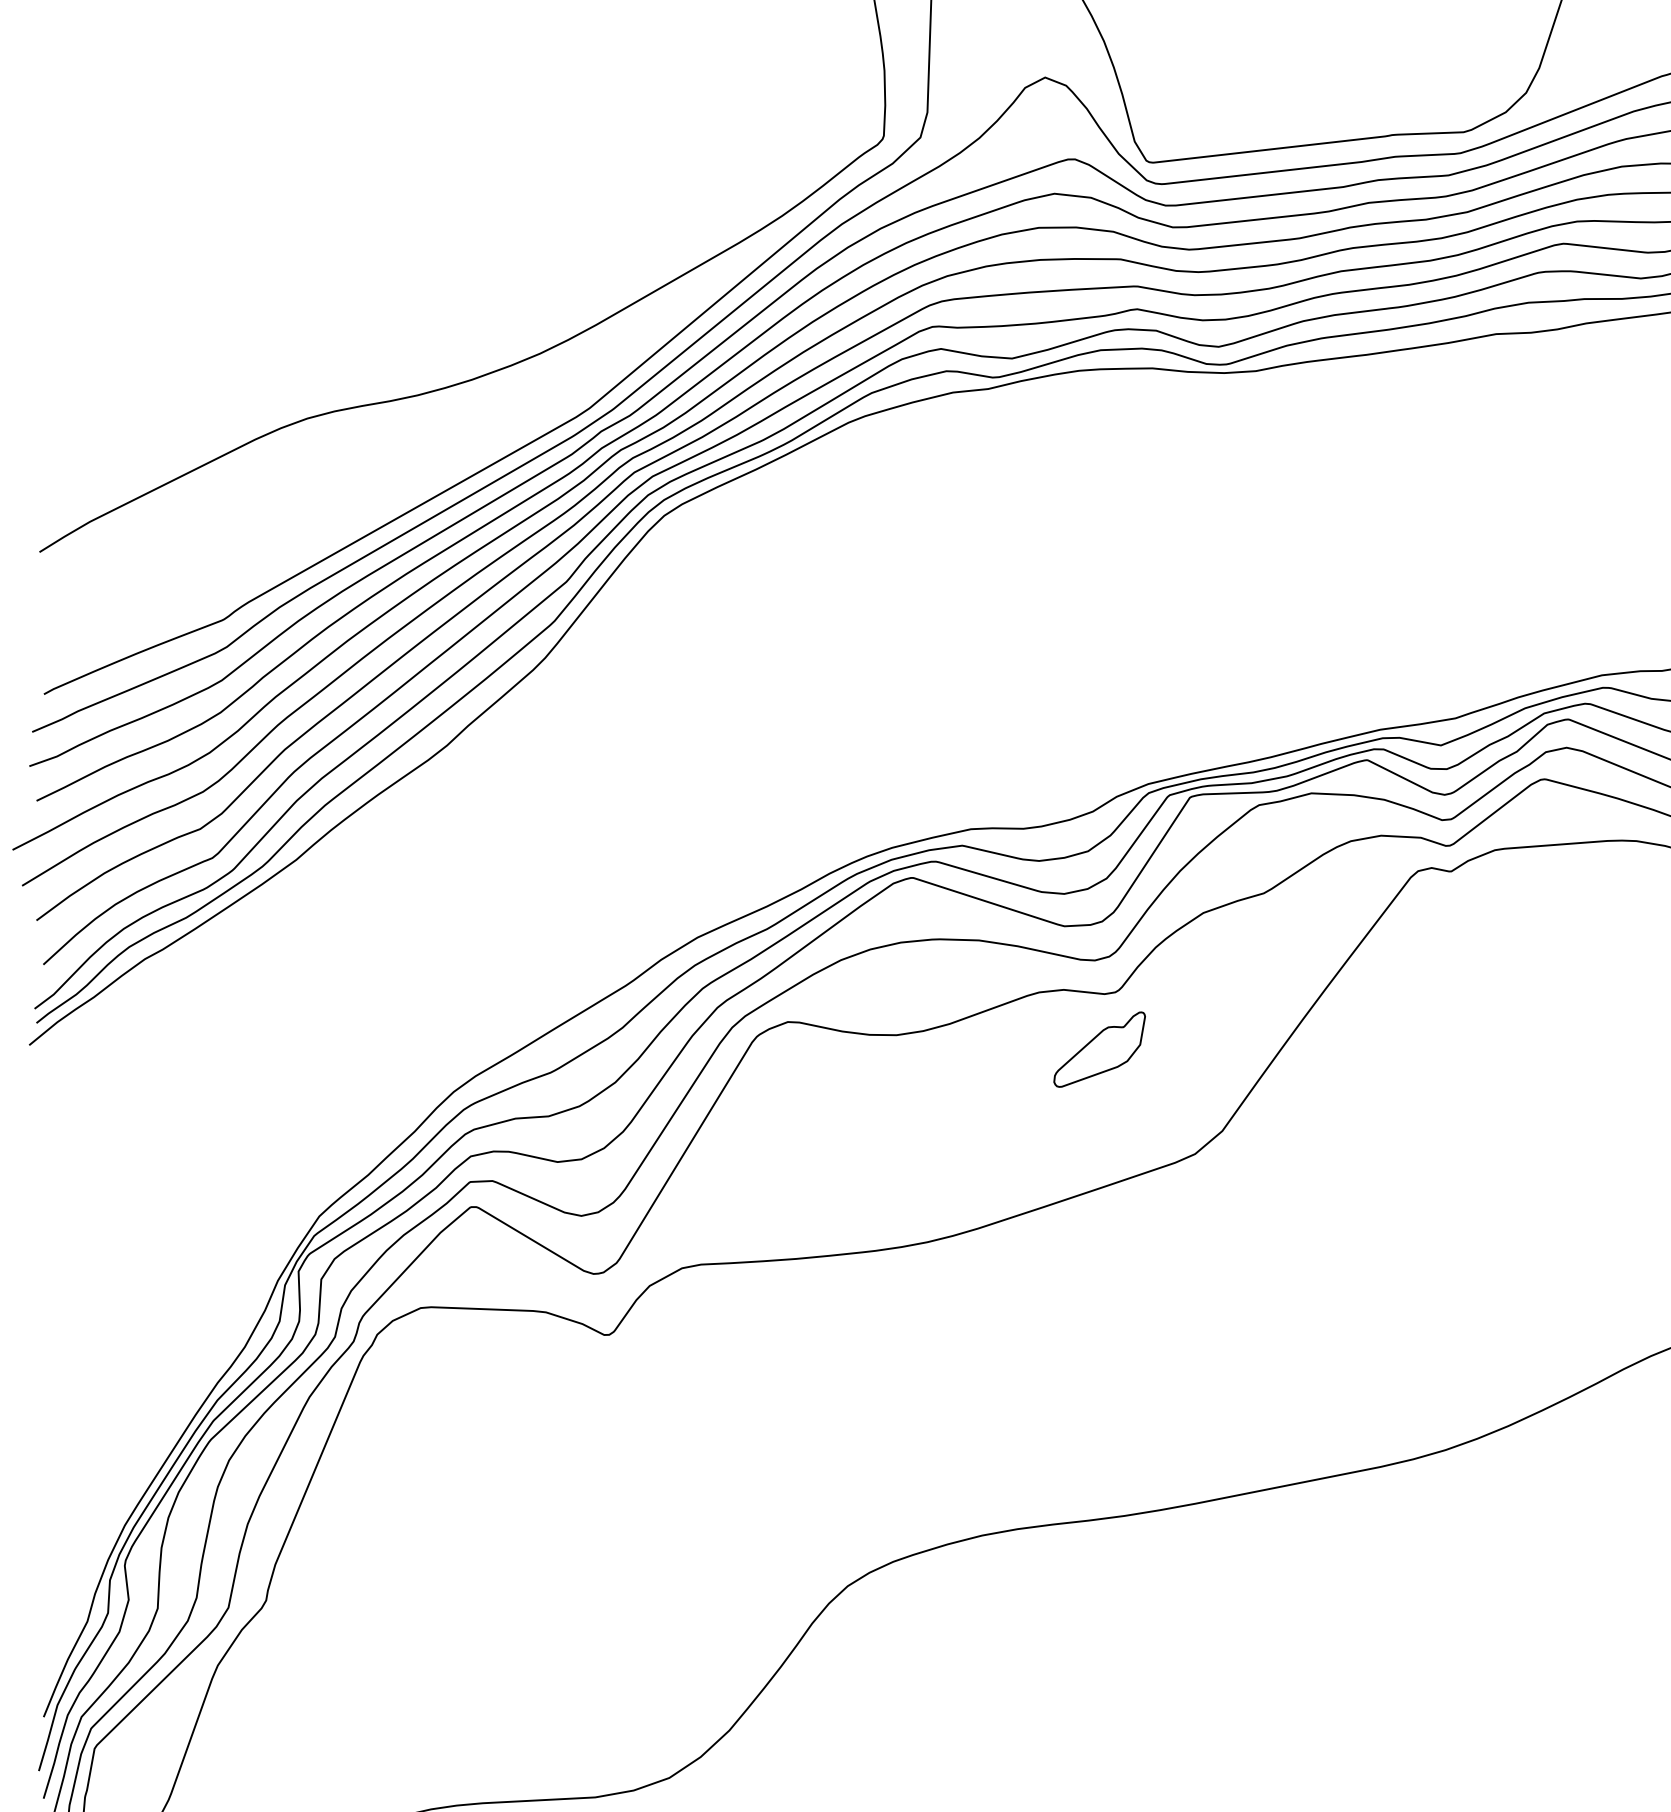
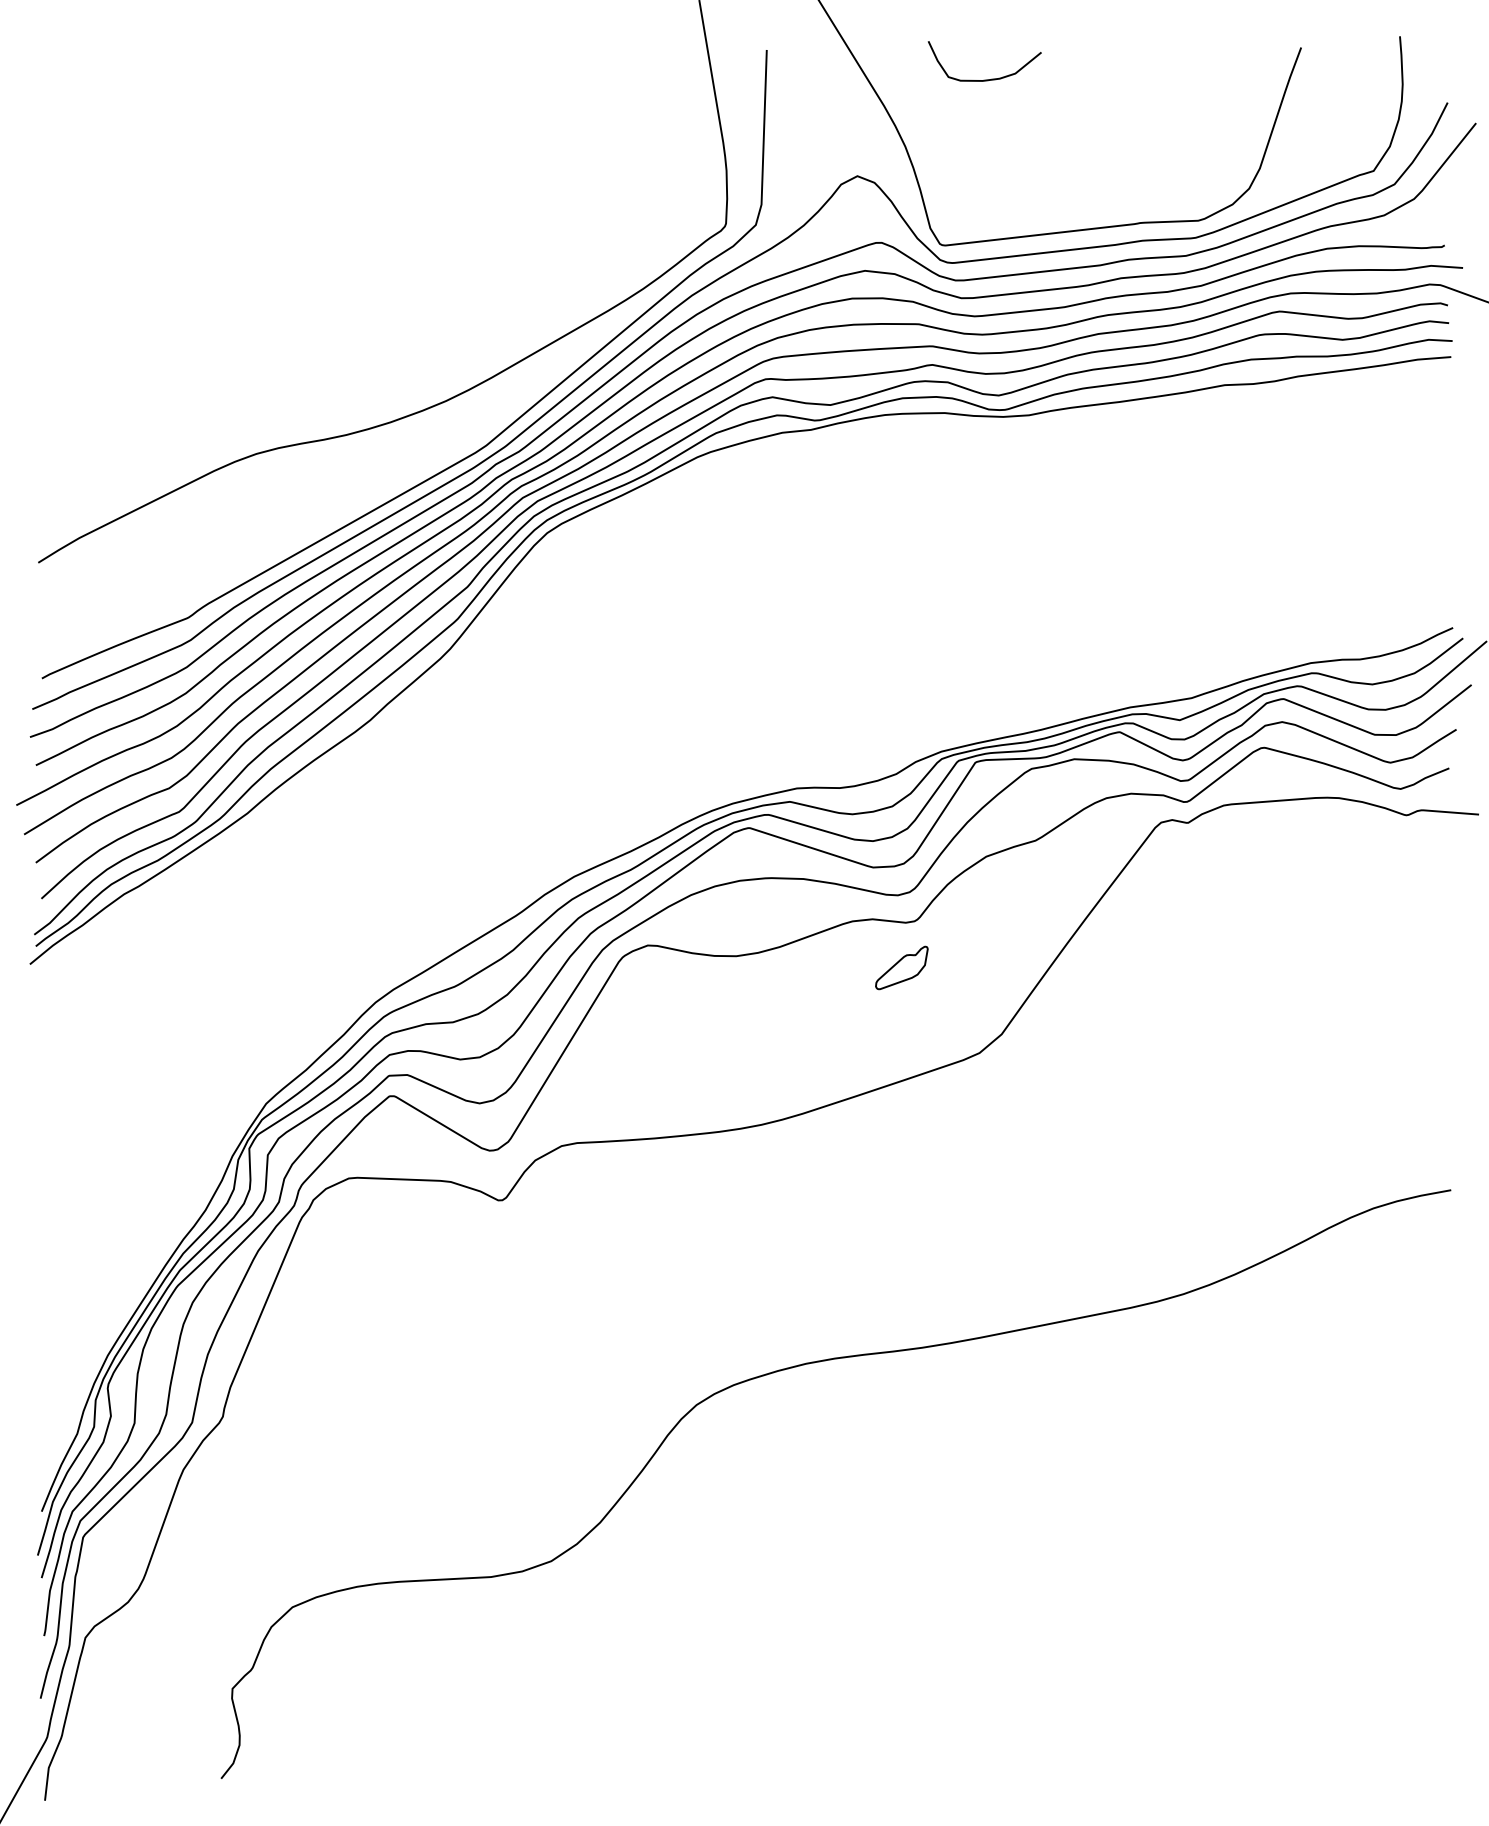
part: (1099, 1049) -> (901, 967), size x0.7

